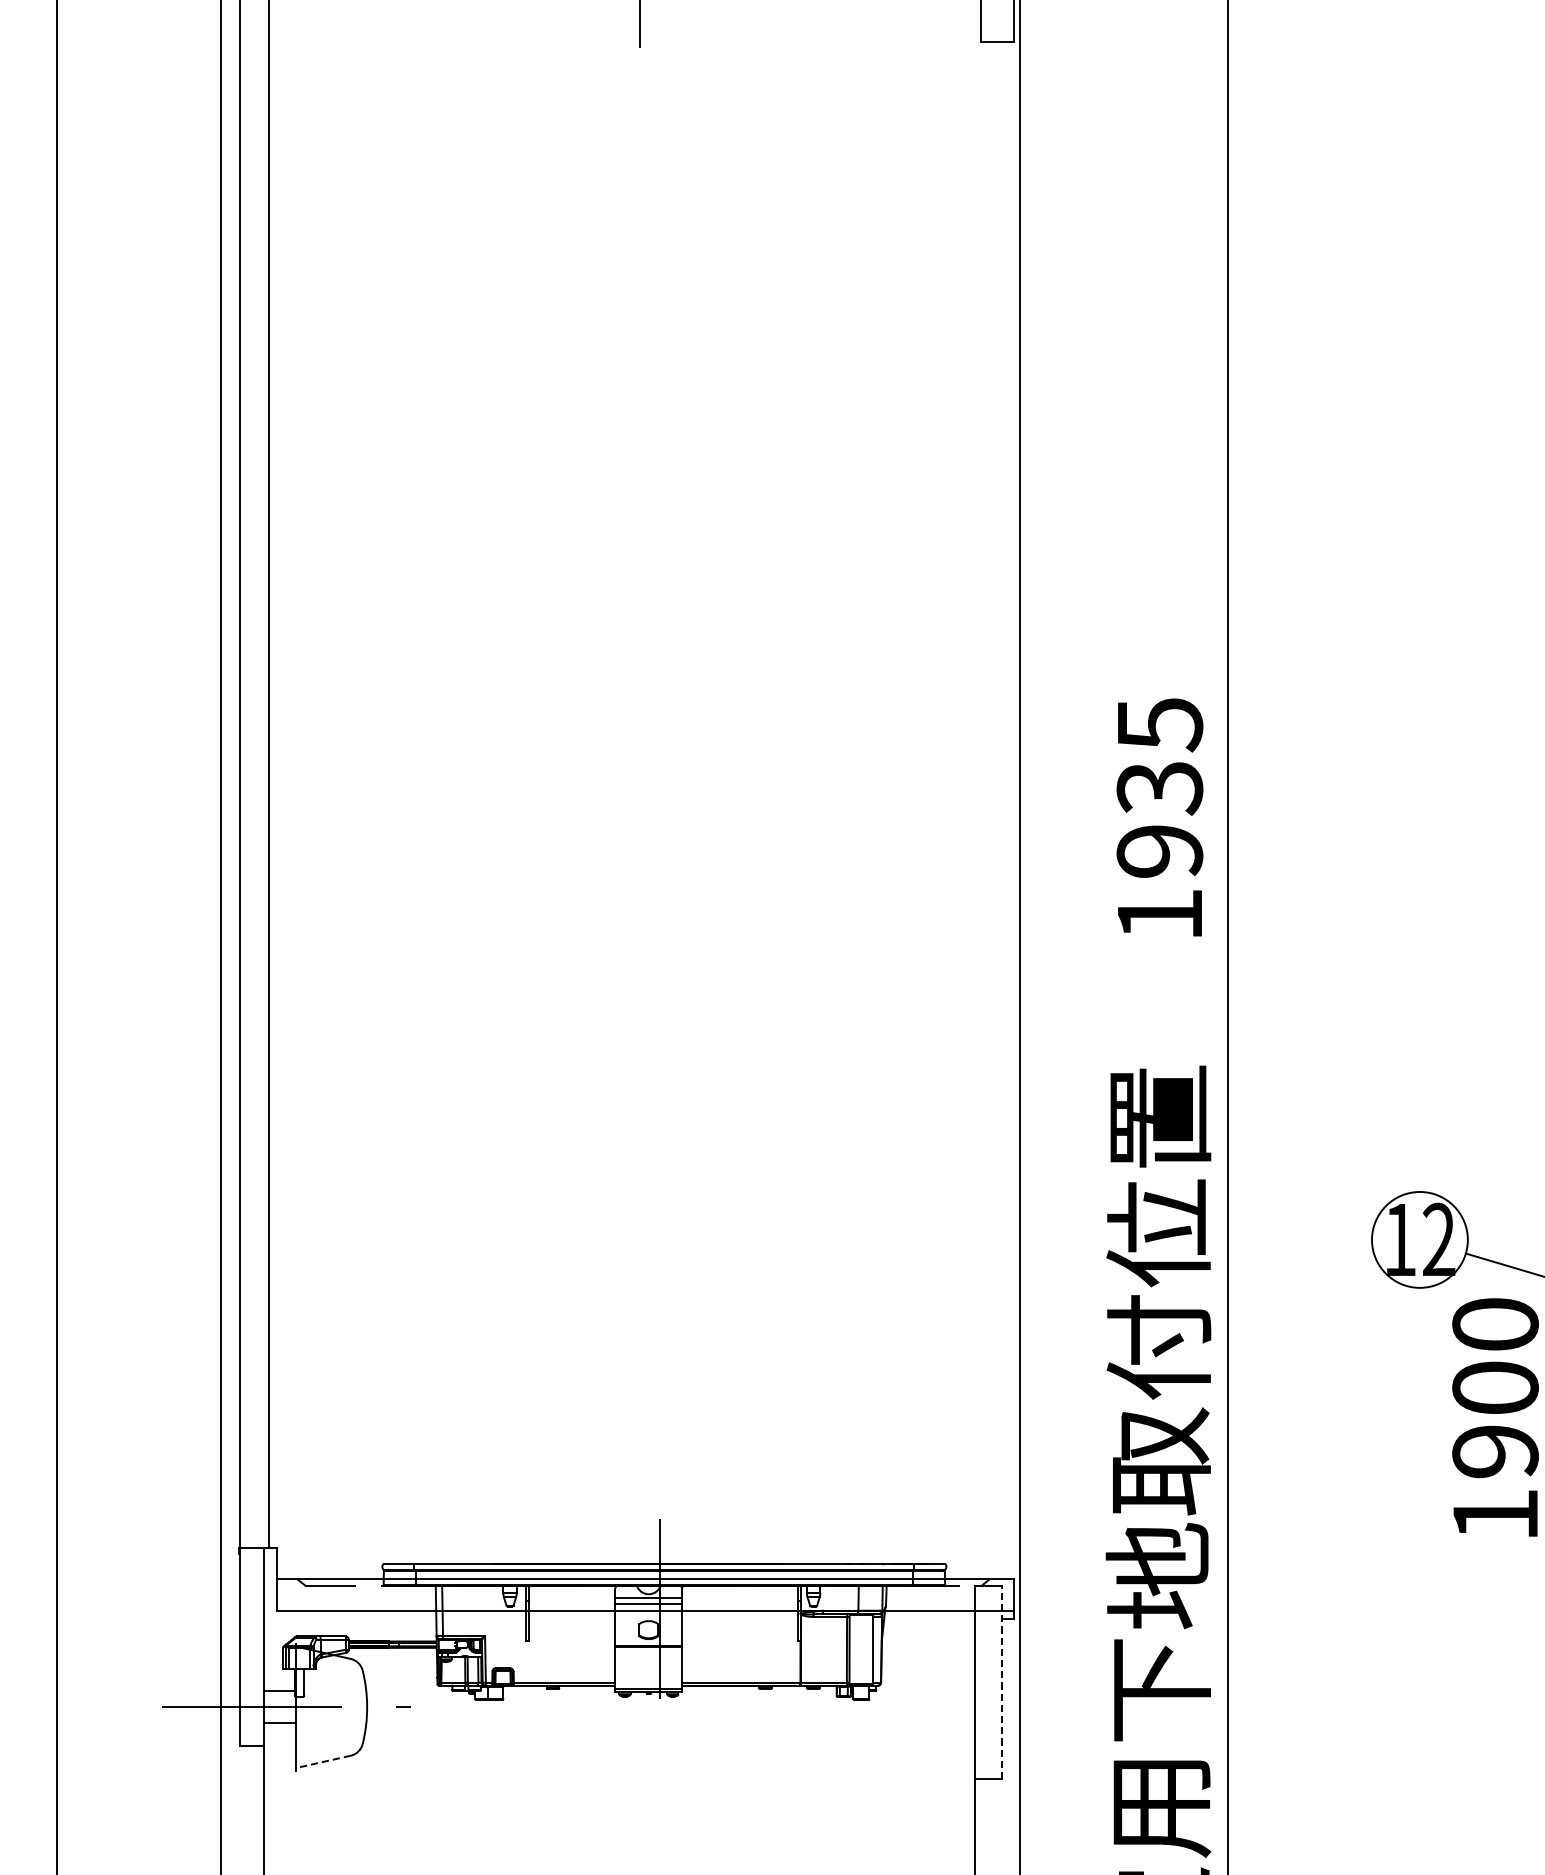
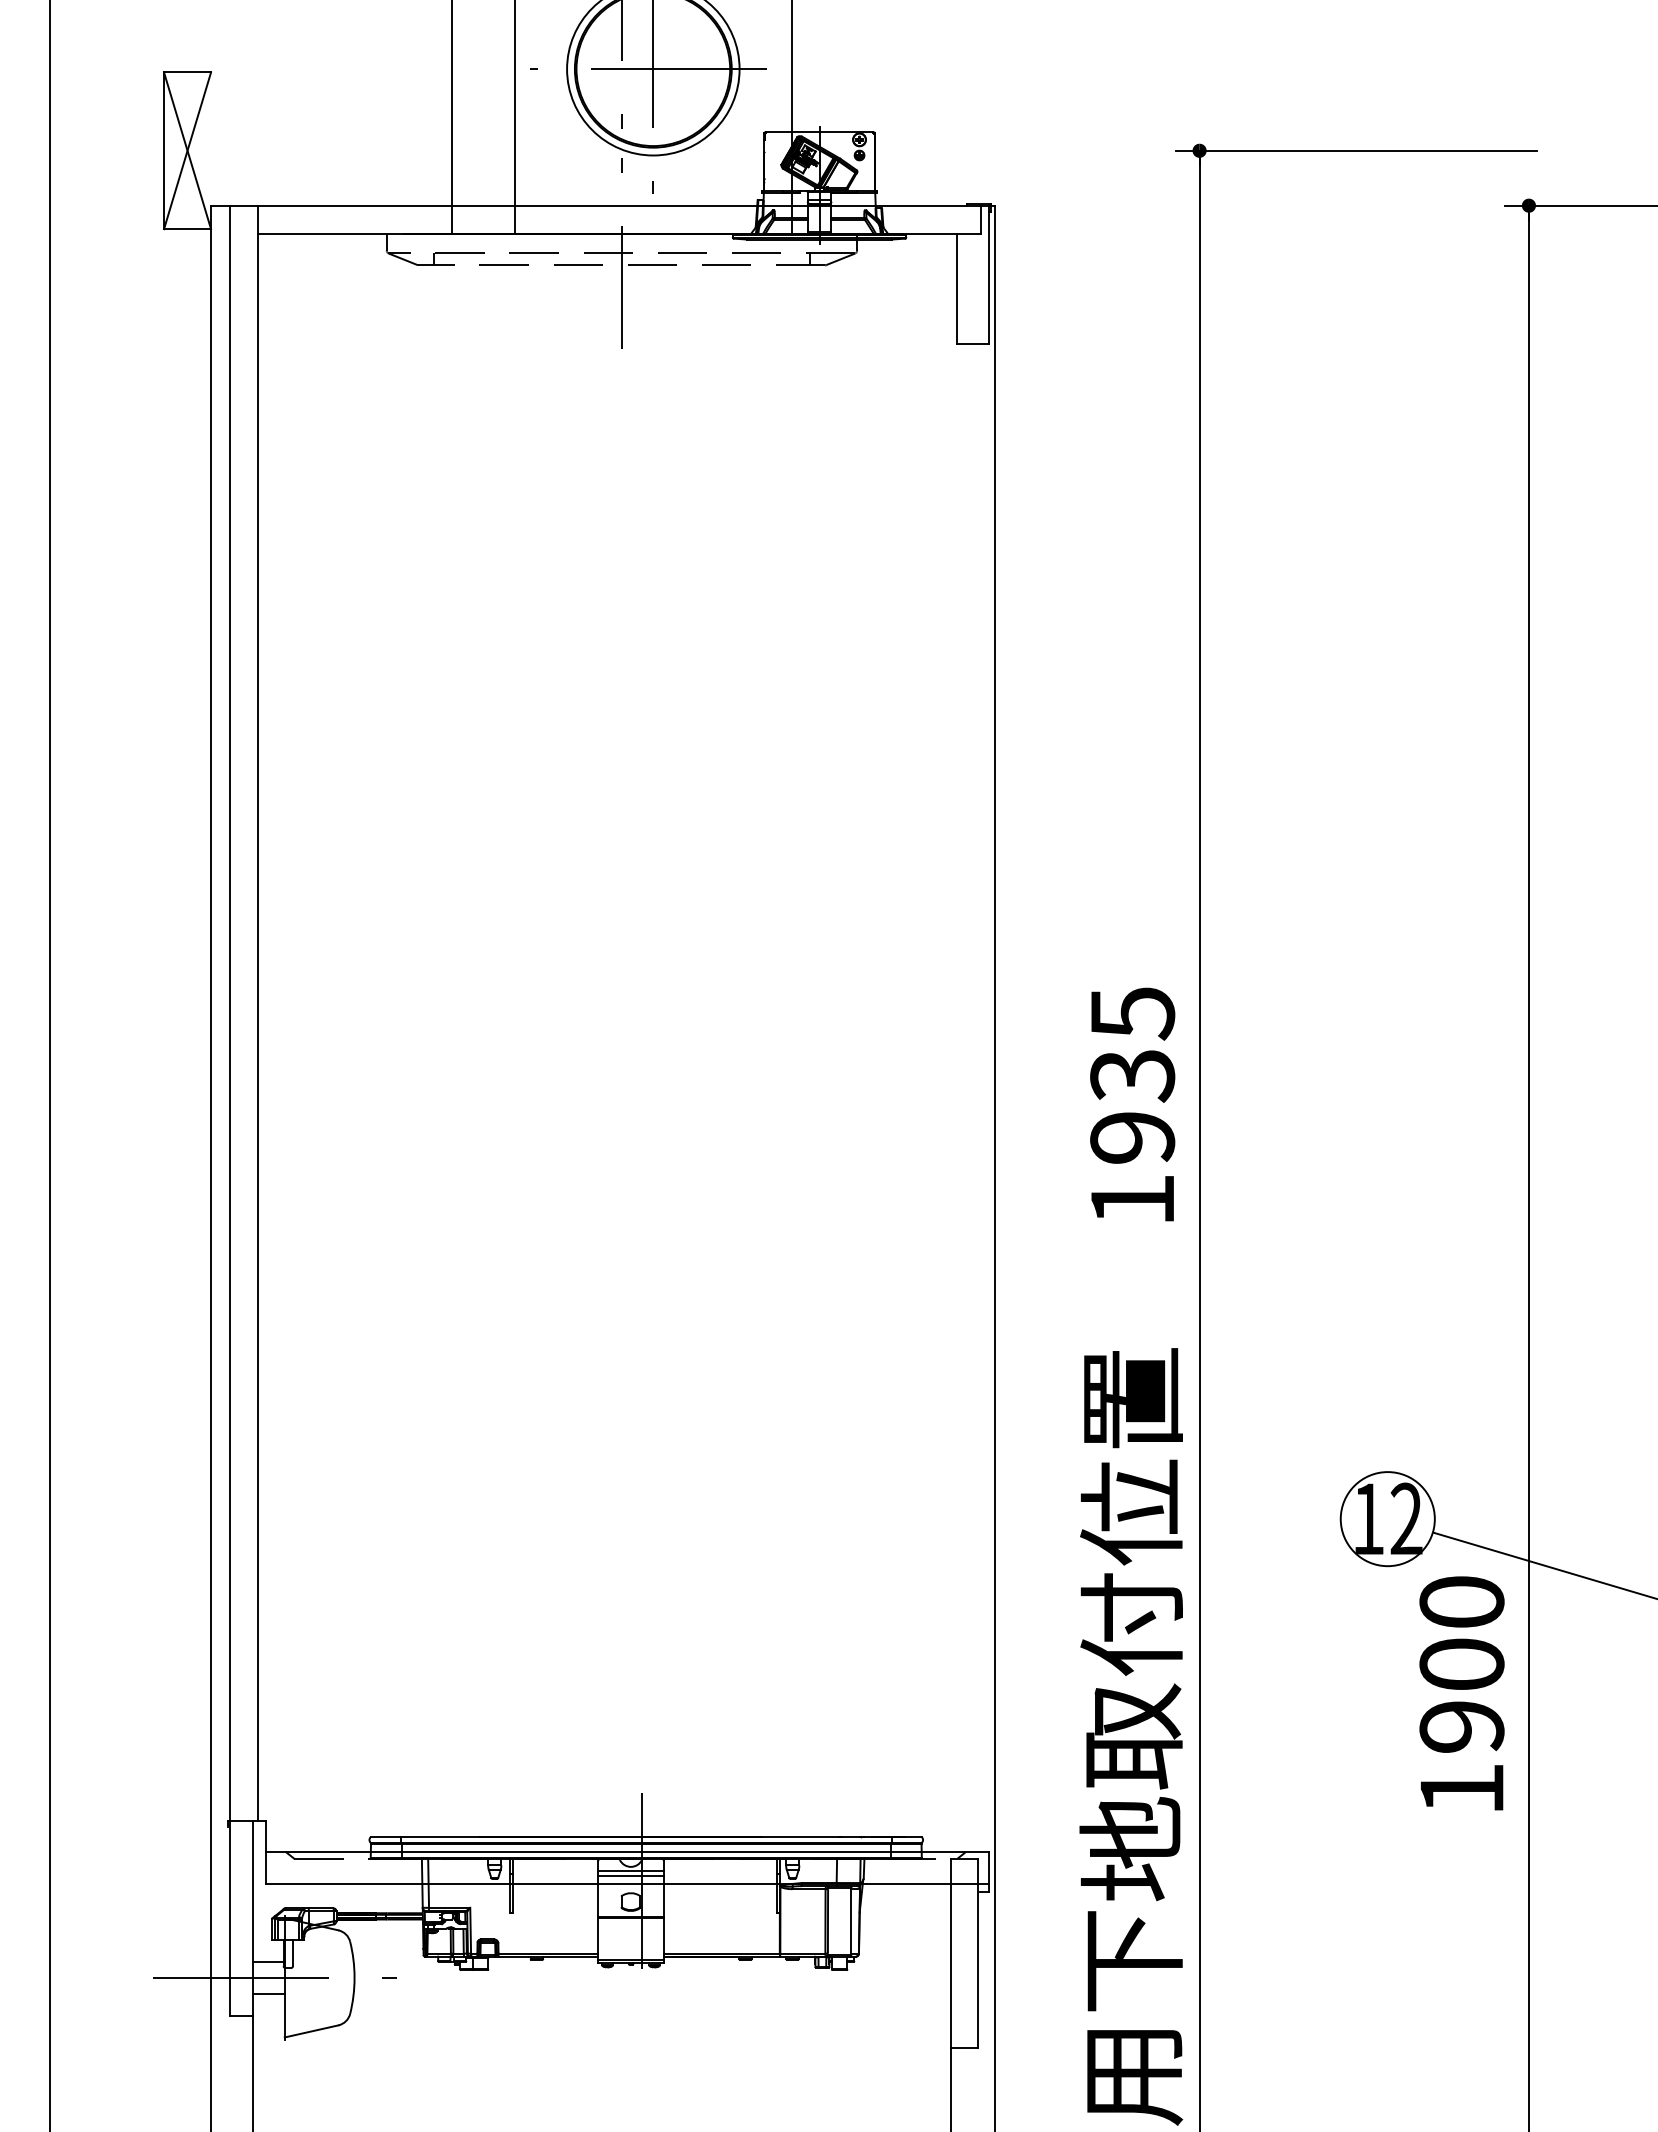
line: (1001, 1682) -> (977, 1953), dashed -> solid
line: (323, 1761) -> (311, 2031), dashed -> solid

